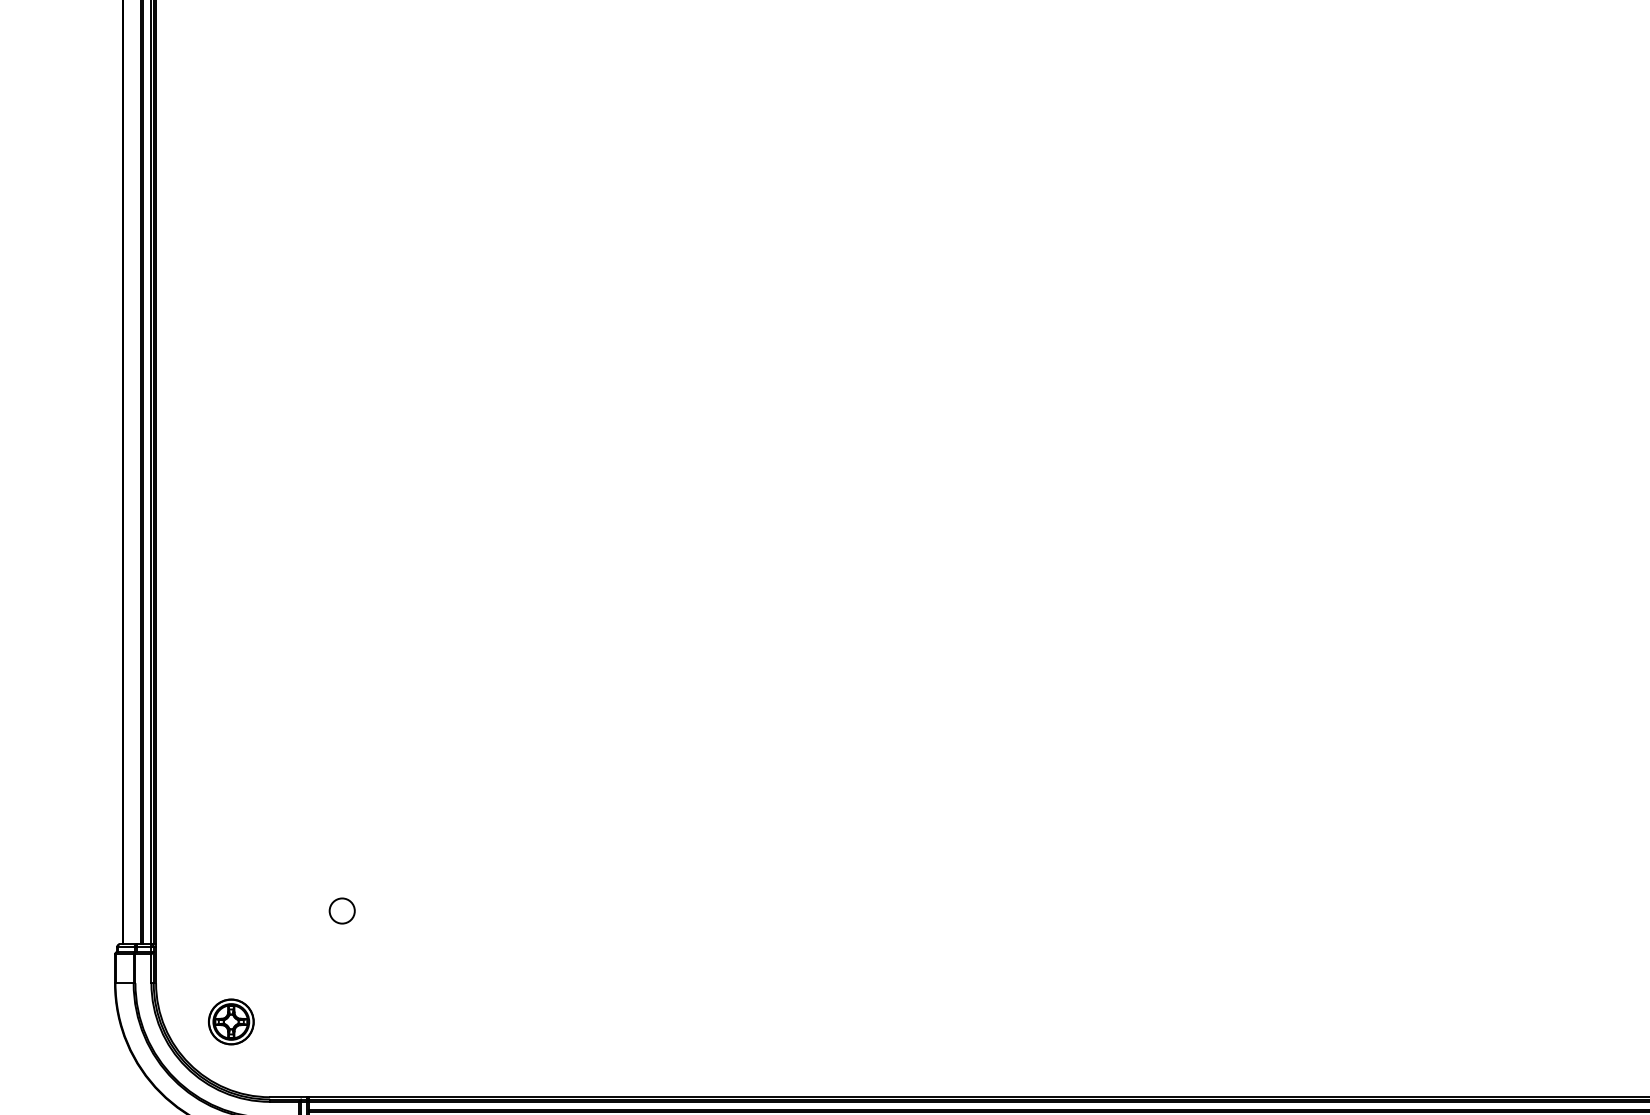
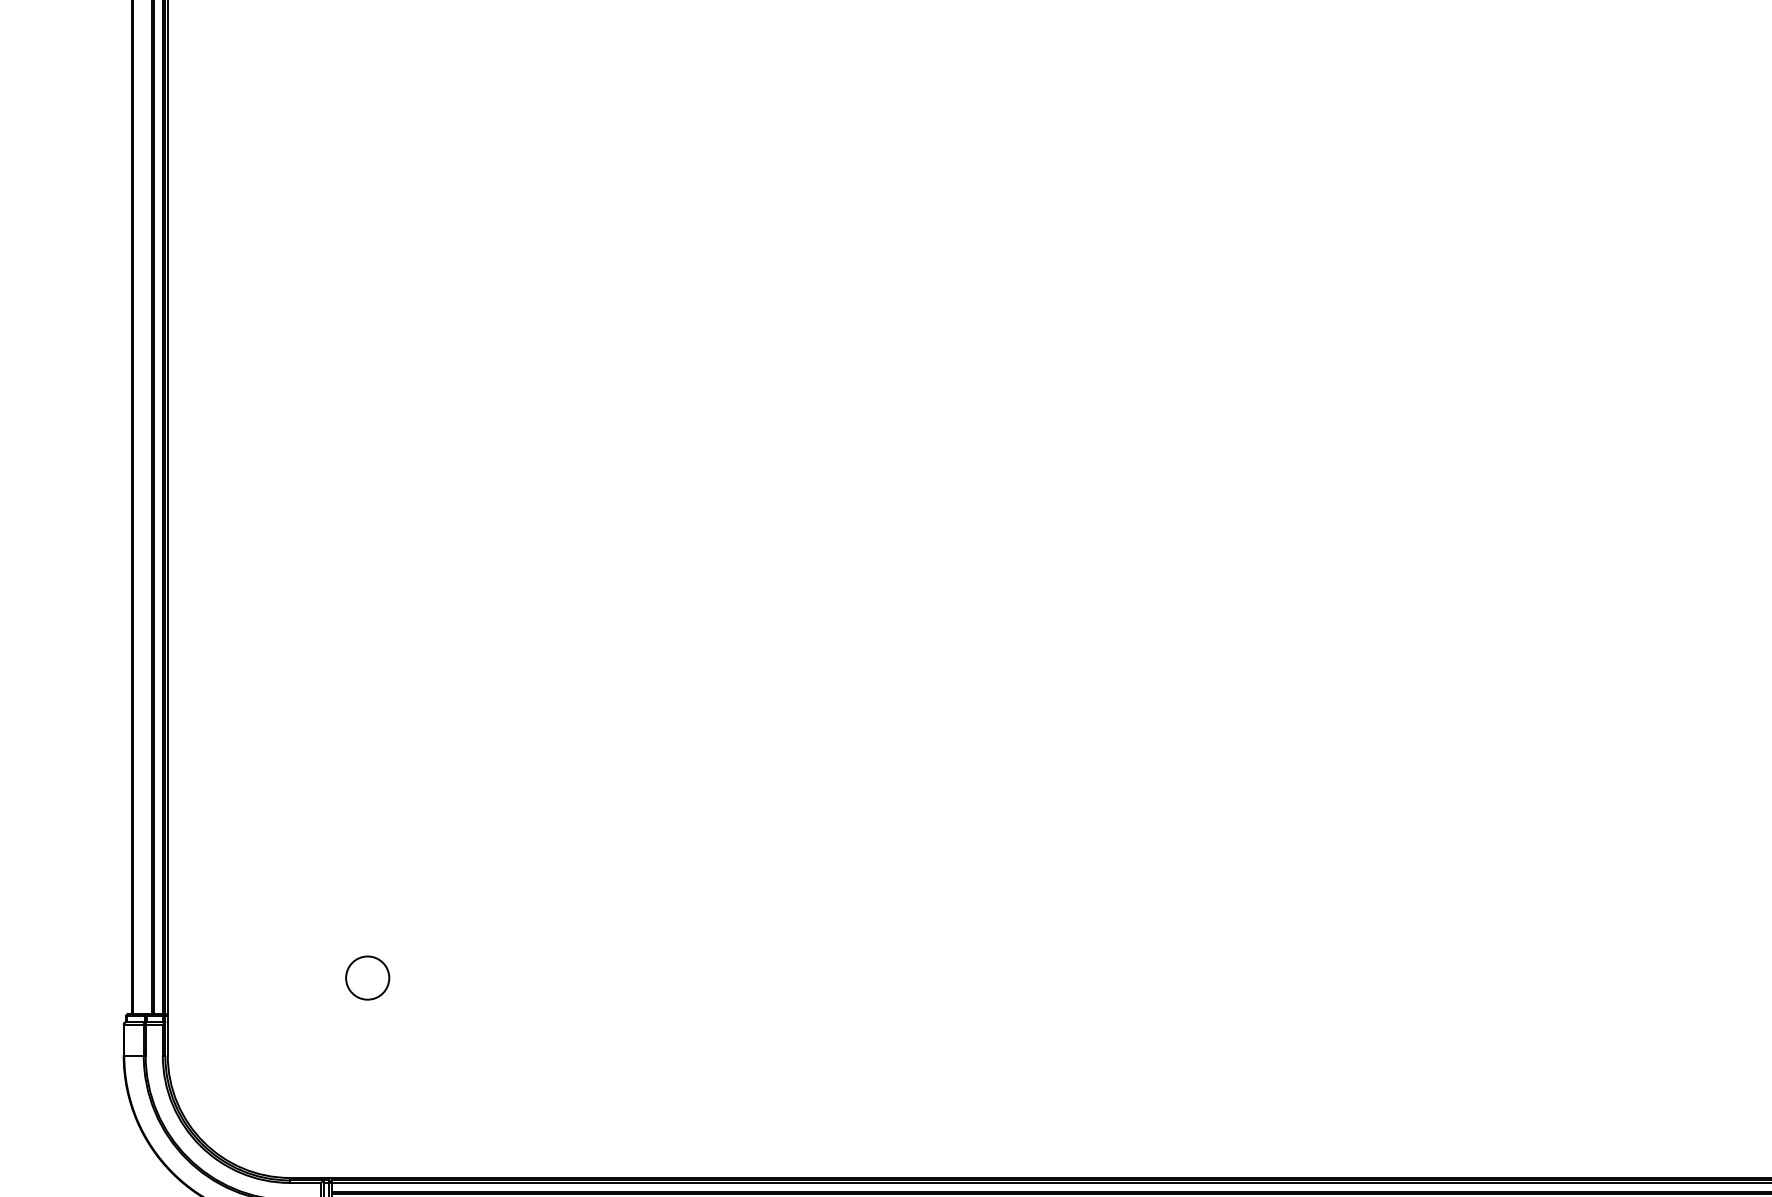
circle: (342, 910) -> (367, 977), size x1.6
part: (231, 1022) -> (248, 1097), removed

